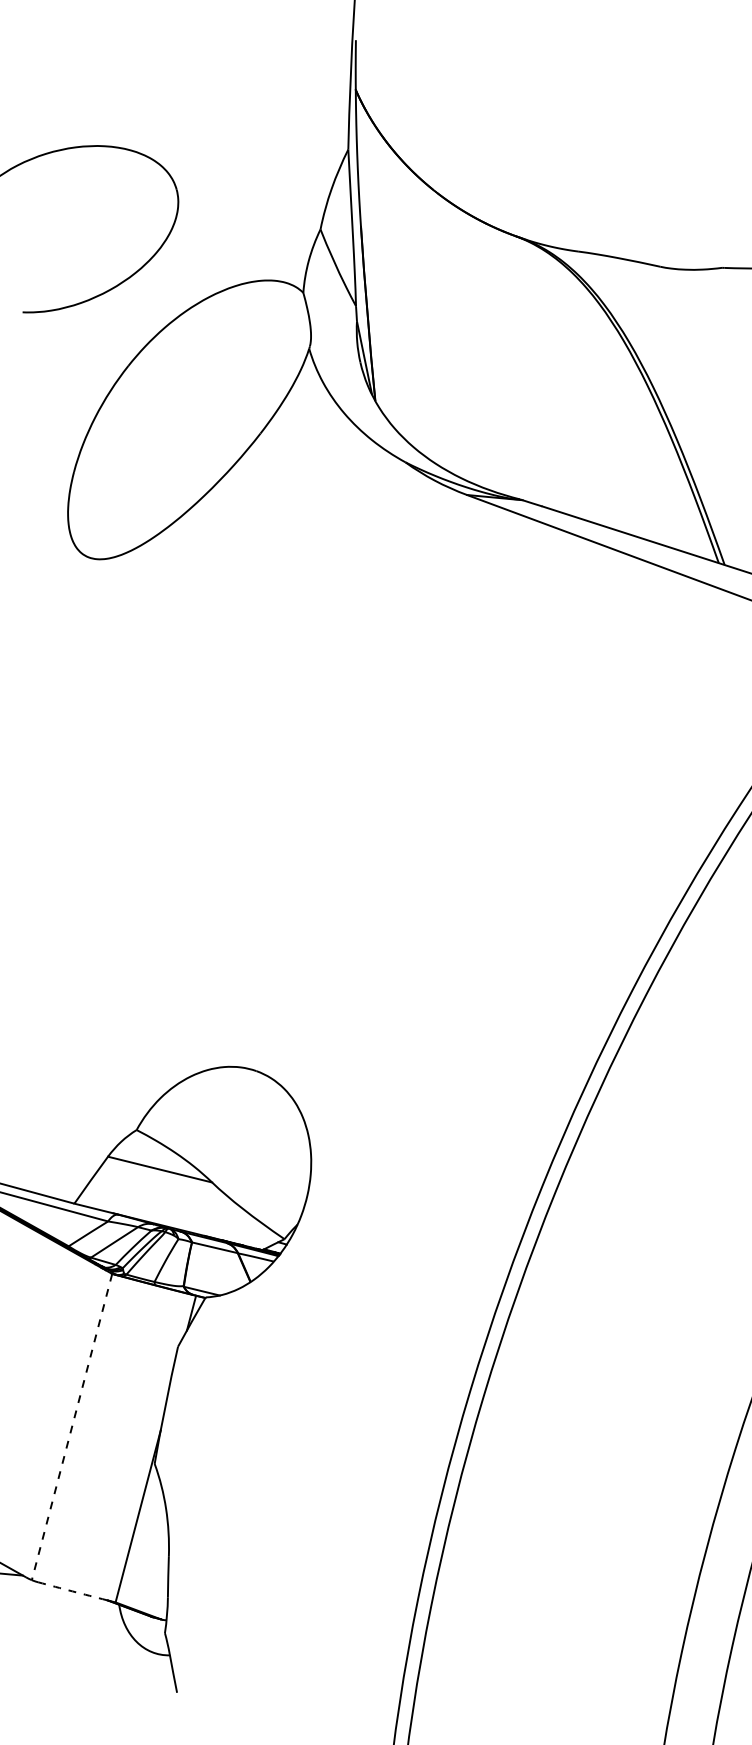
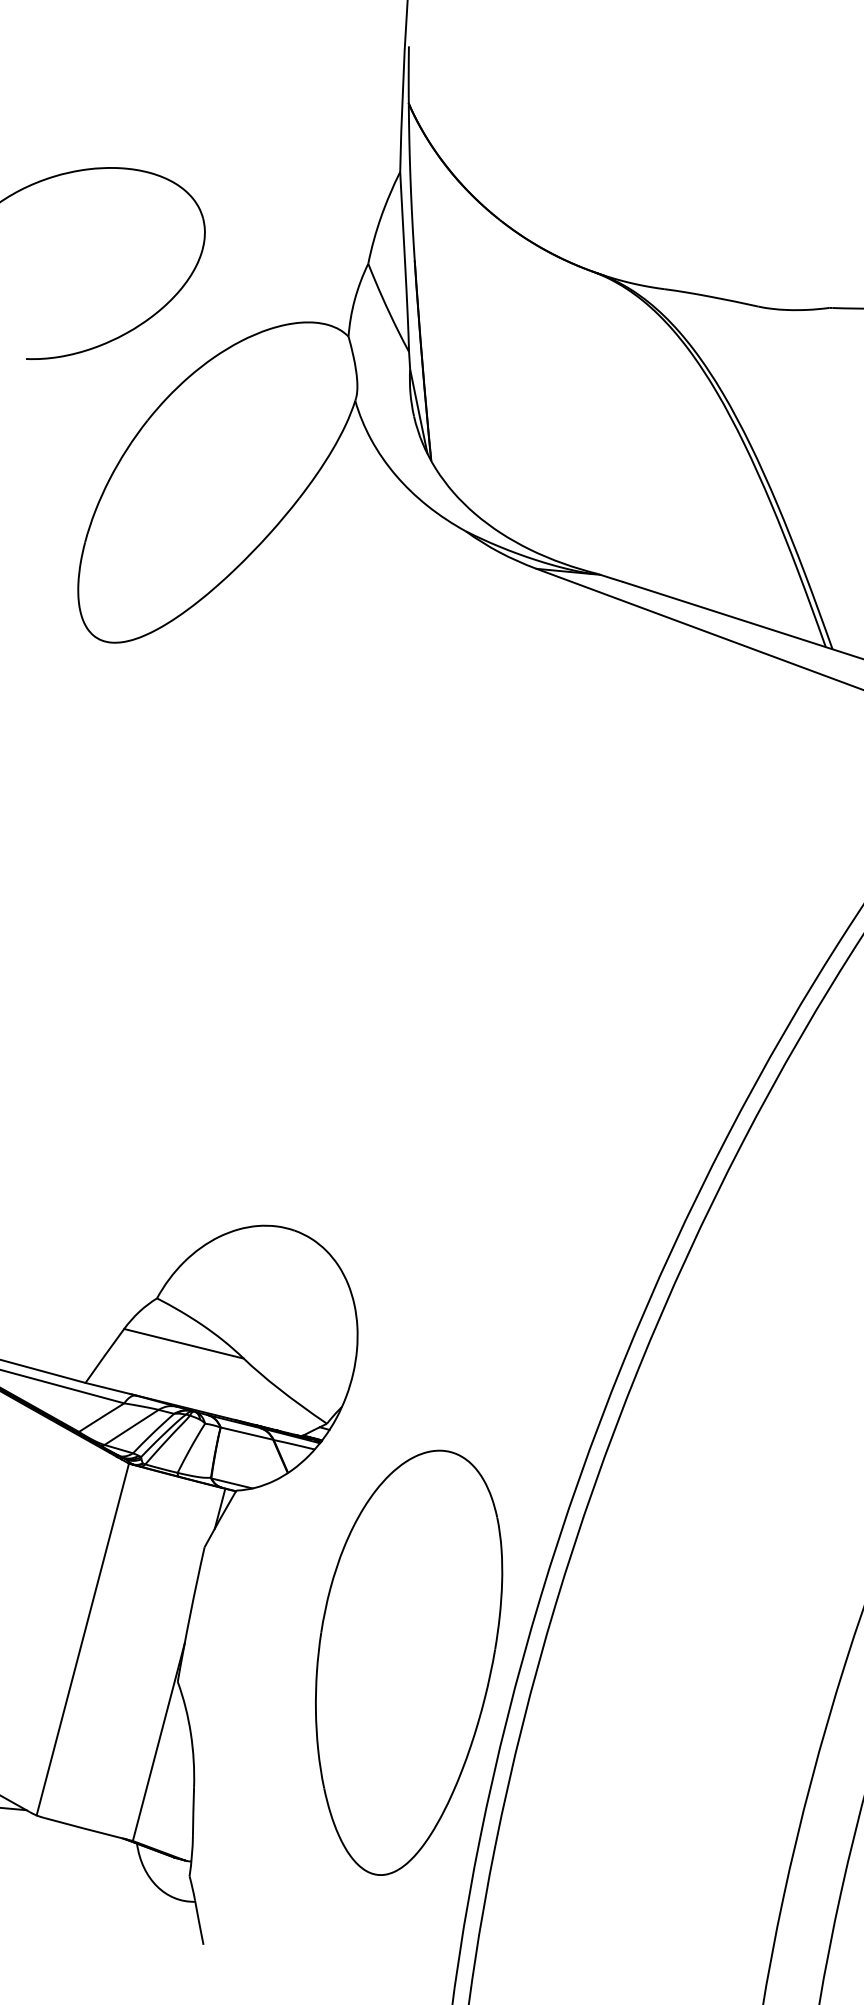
line: (71, 1427) -> (82, 1639), dashed -> solid
part: (356, 1447) -> (409, 1662), added
arc: (72, 1591) -> (83, 1828), dashed -> solid

